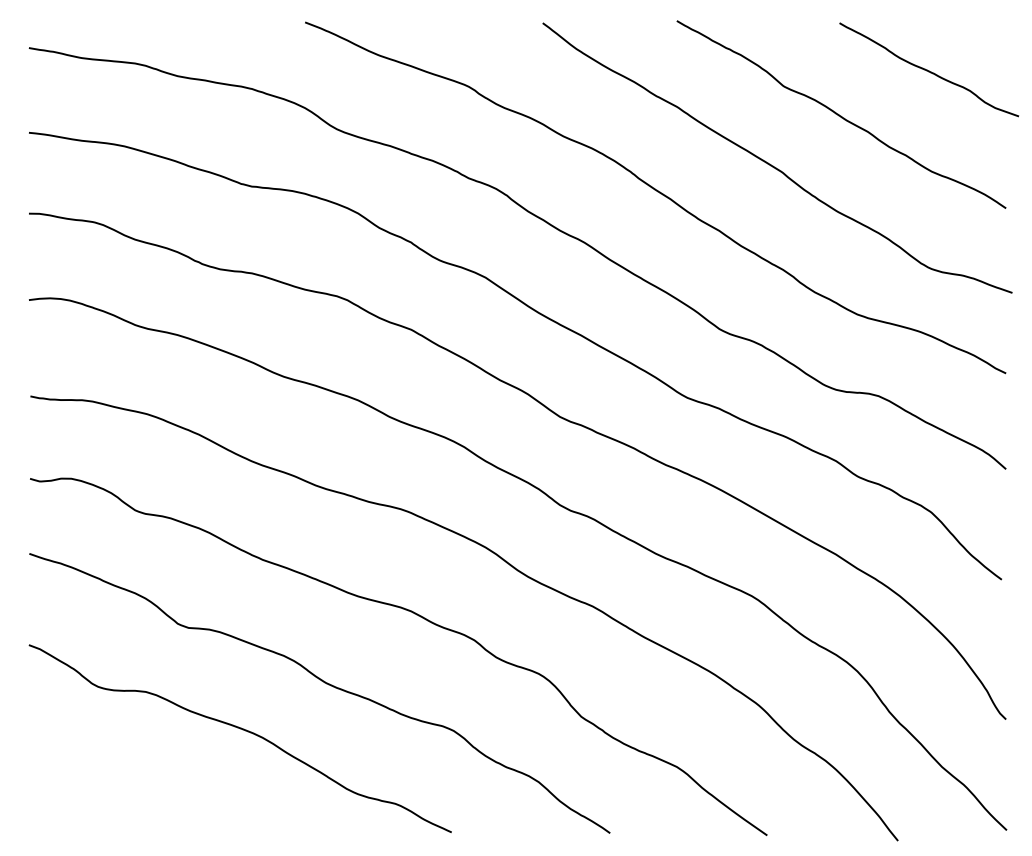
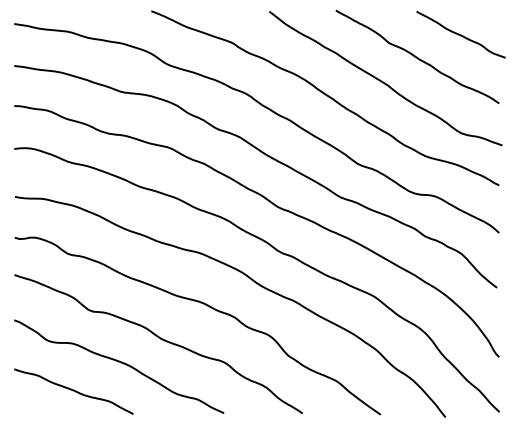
curve: (148, 788) -> (73, 391), added

